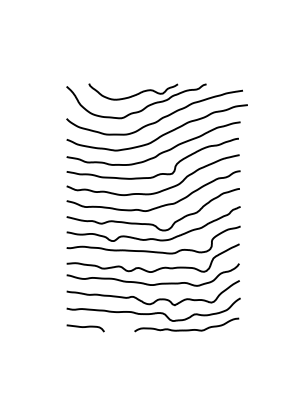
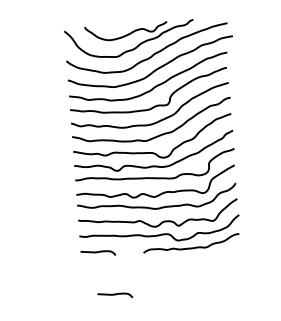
curve: (100, 374) -> (115, 294), added

